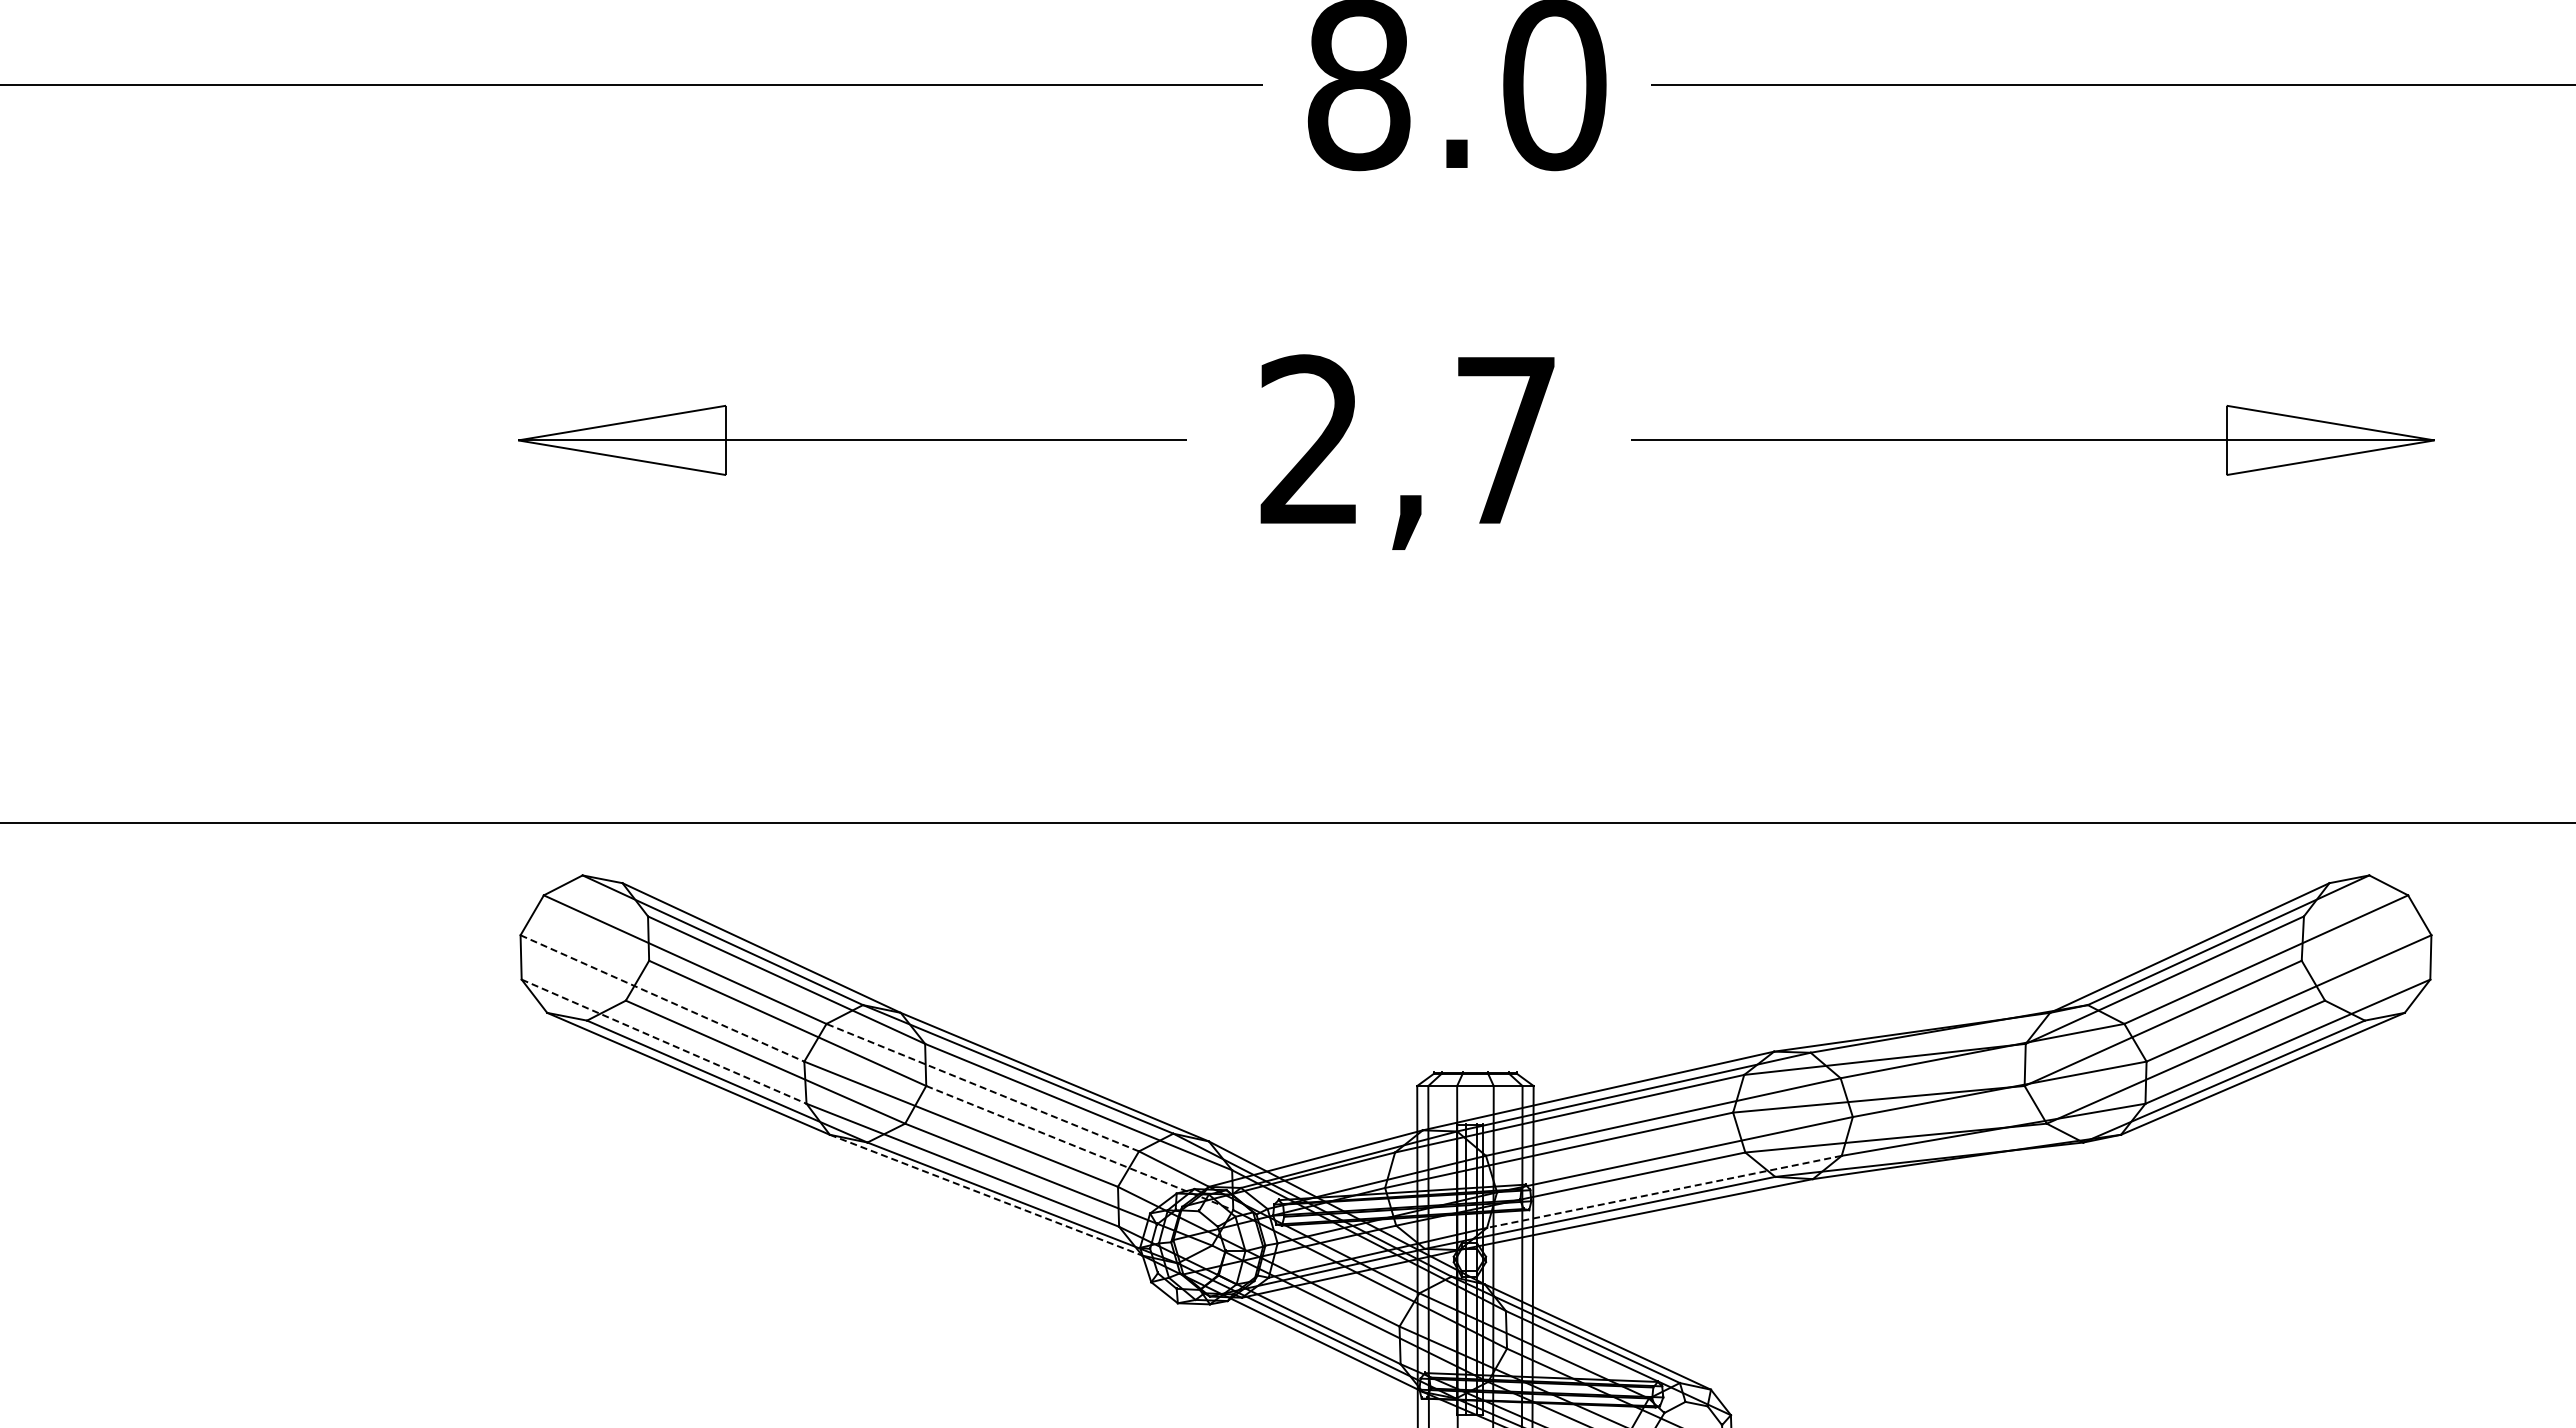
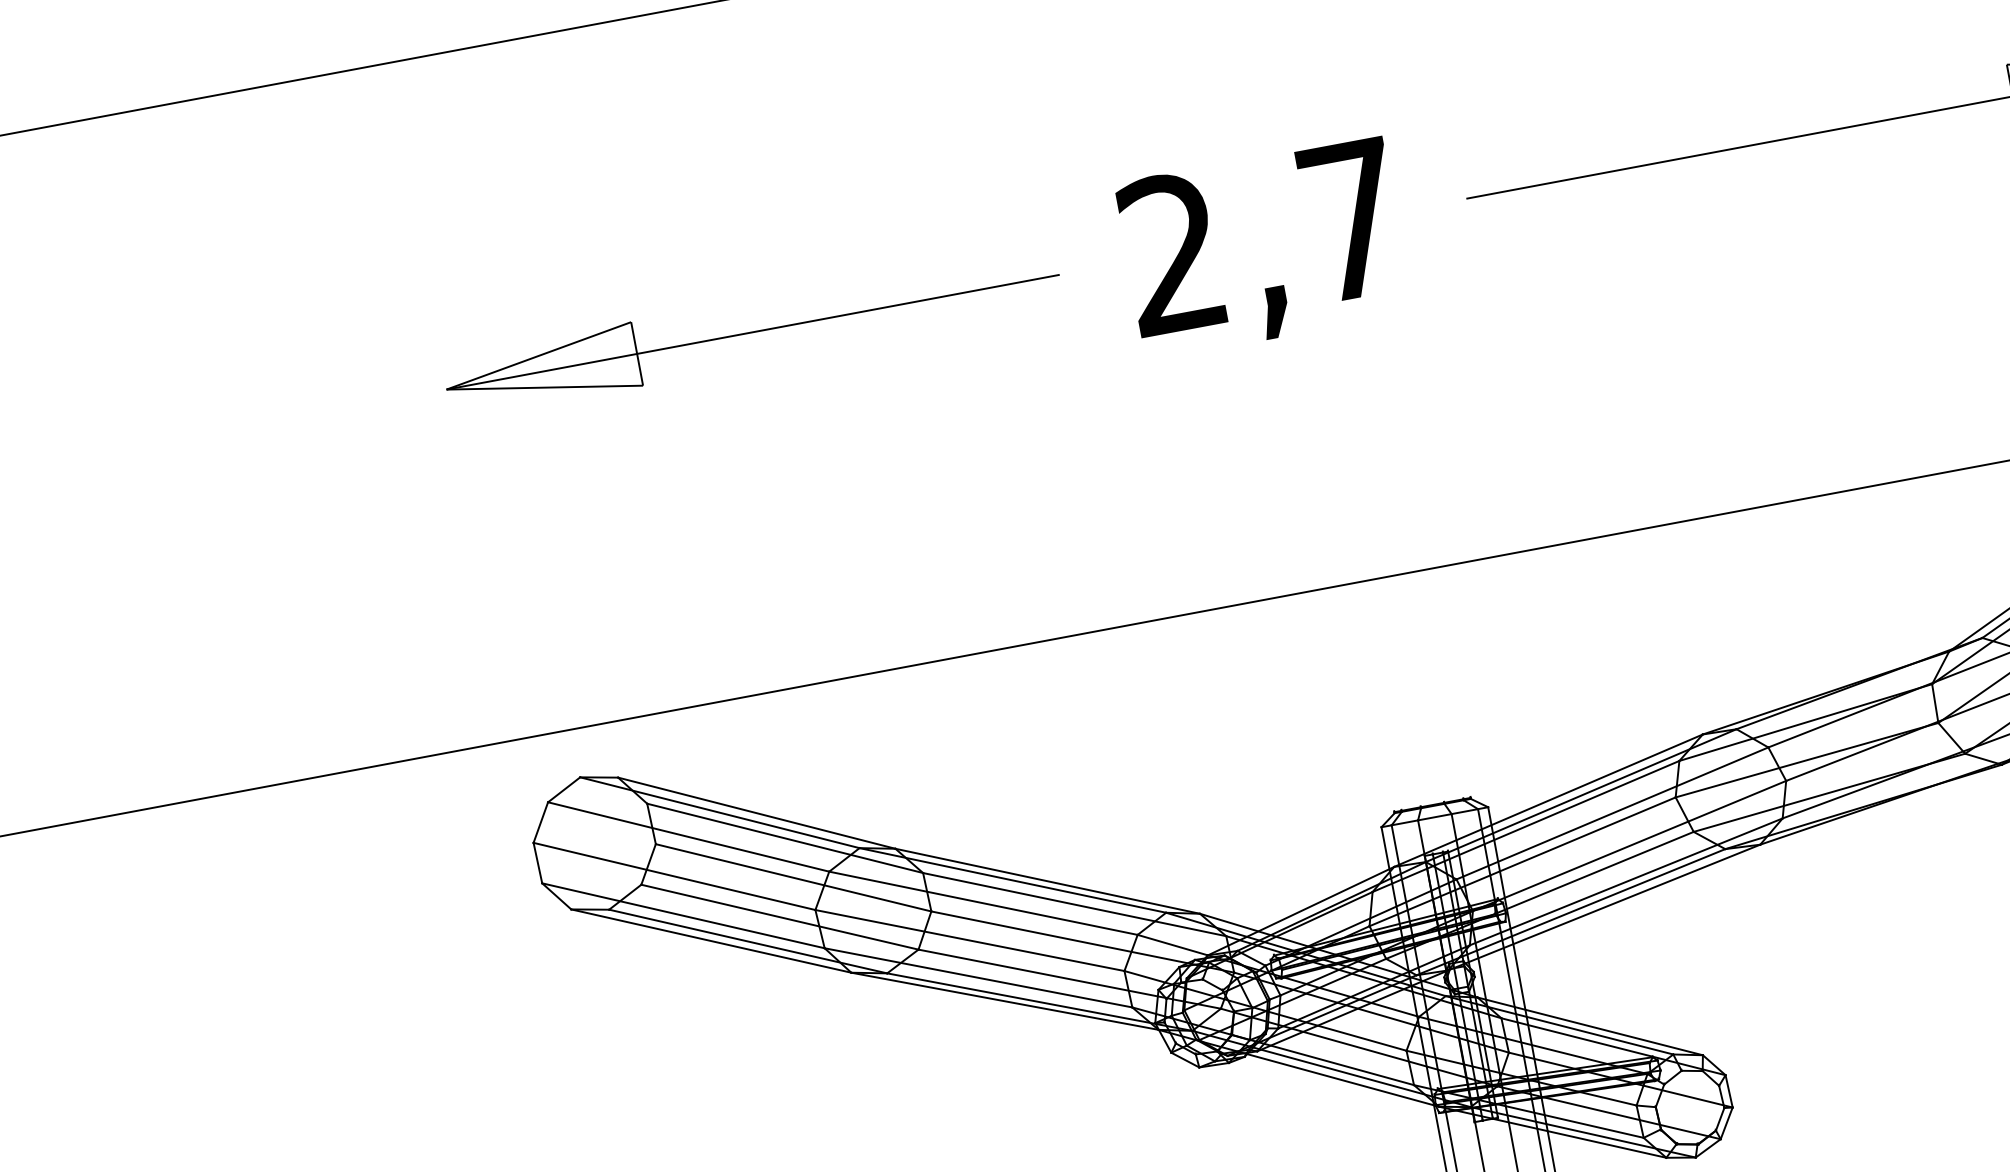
line: (662, 998) -> (674, 876), dashed -> solid
line: (664, 1041) -> (683, 915), dashed -> solid
line: (982, 1087) -> (983, 903), dashed -> solid
line: (1079, 1148) -> (1082, 942), dashed -> solid
line: (1664, 1191) -> (1626, 881), dashed -> solid
line: (986, 1195) -> (1005, 1001), dashed -> solid

